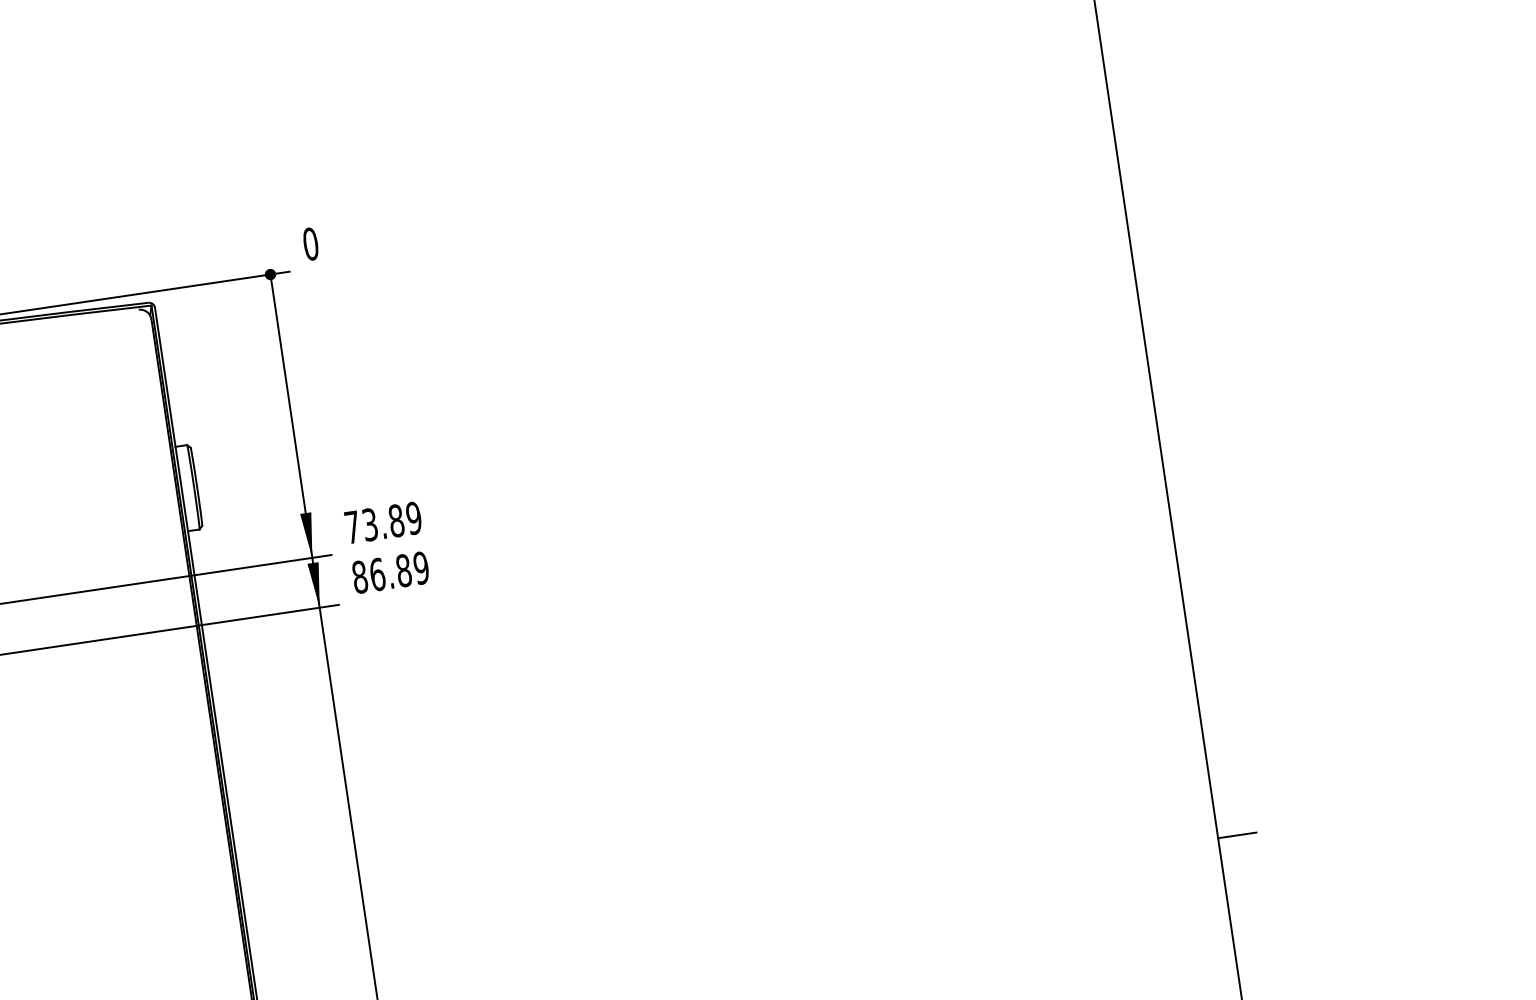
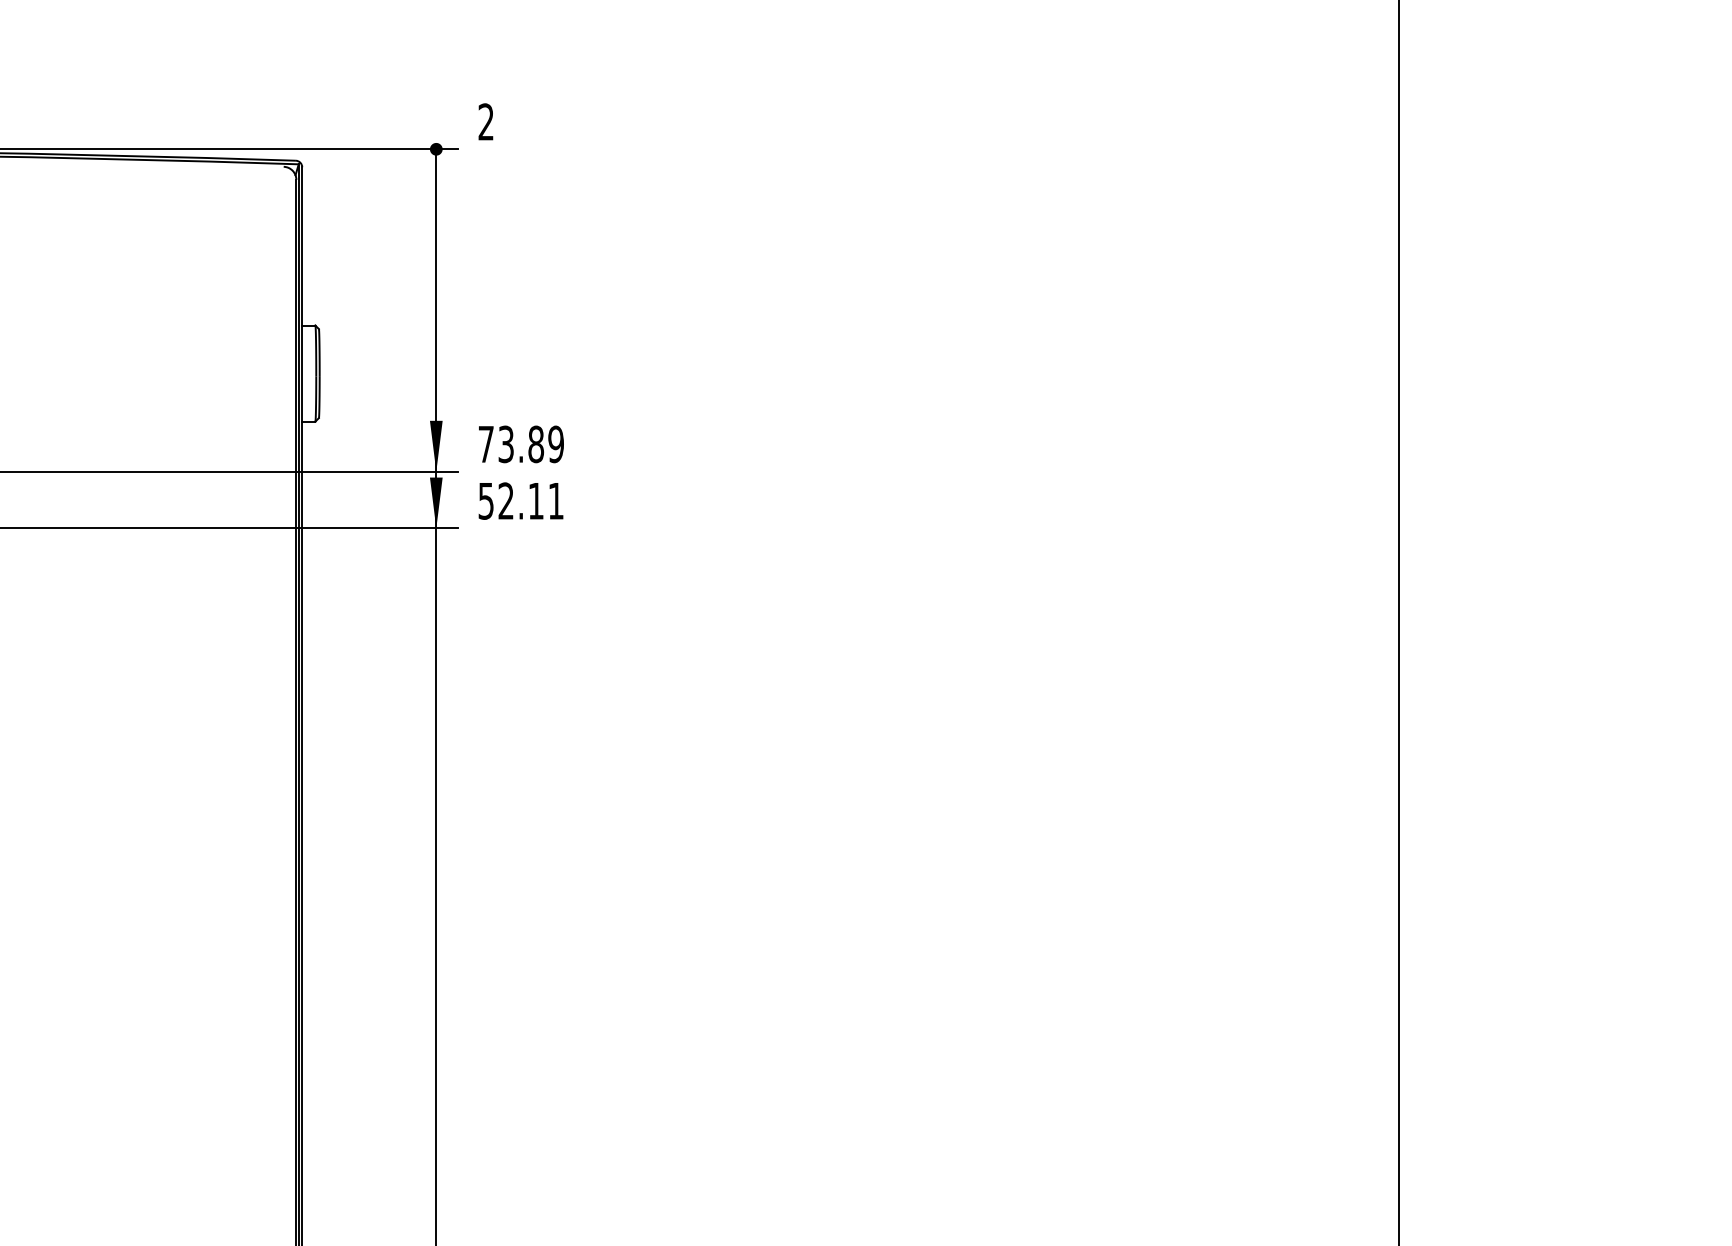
text: (310, 243) -> (486, 121), 0 -> 2
text: (390, 572) -> (520, 500), 86.89 -> 52.11
line: (1237, 835) -> (1420, 933), removed

